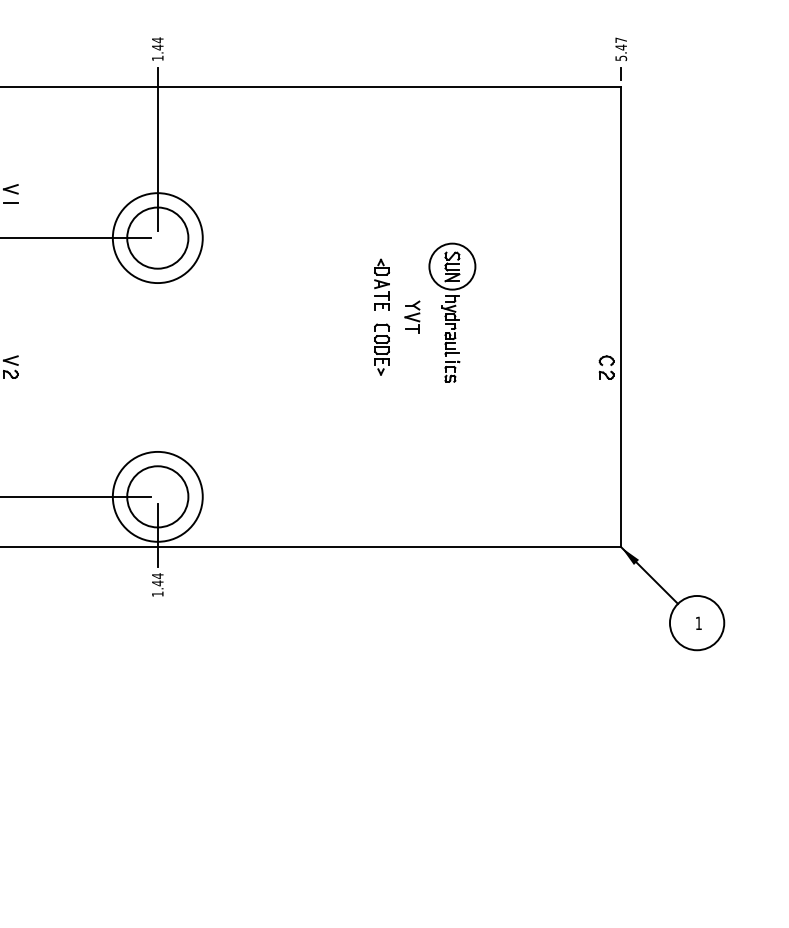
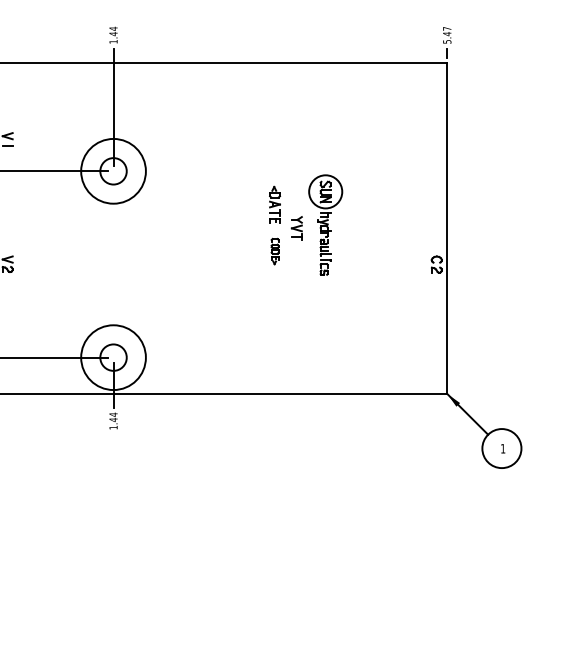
circle: (157, 238) -> (113, 171), size x0.6
part: (382, 349) -> (275, 251), size x0.7
circle: (157, 496) -> (113, 357), size x0.6

